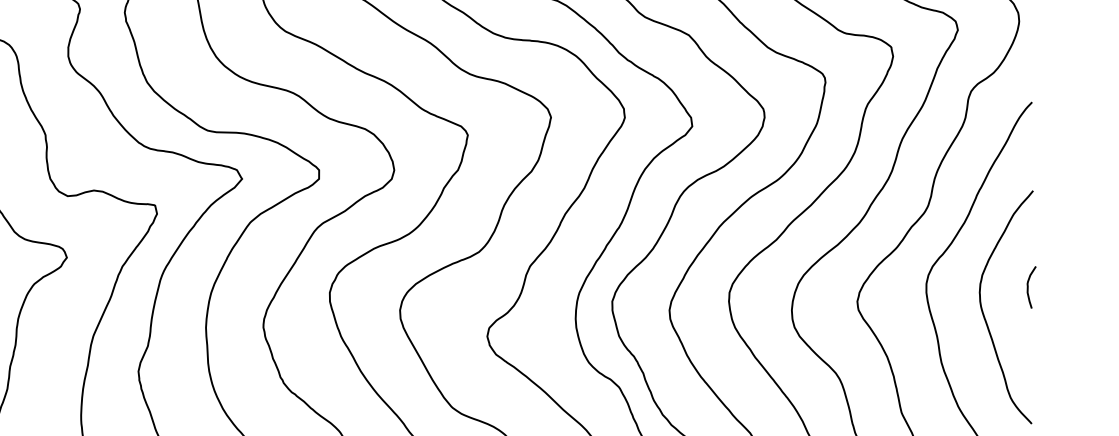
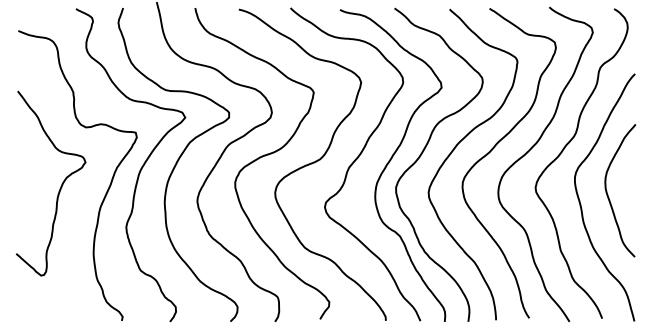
curve: (1029, 287) -> (633, 179), removed

